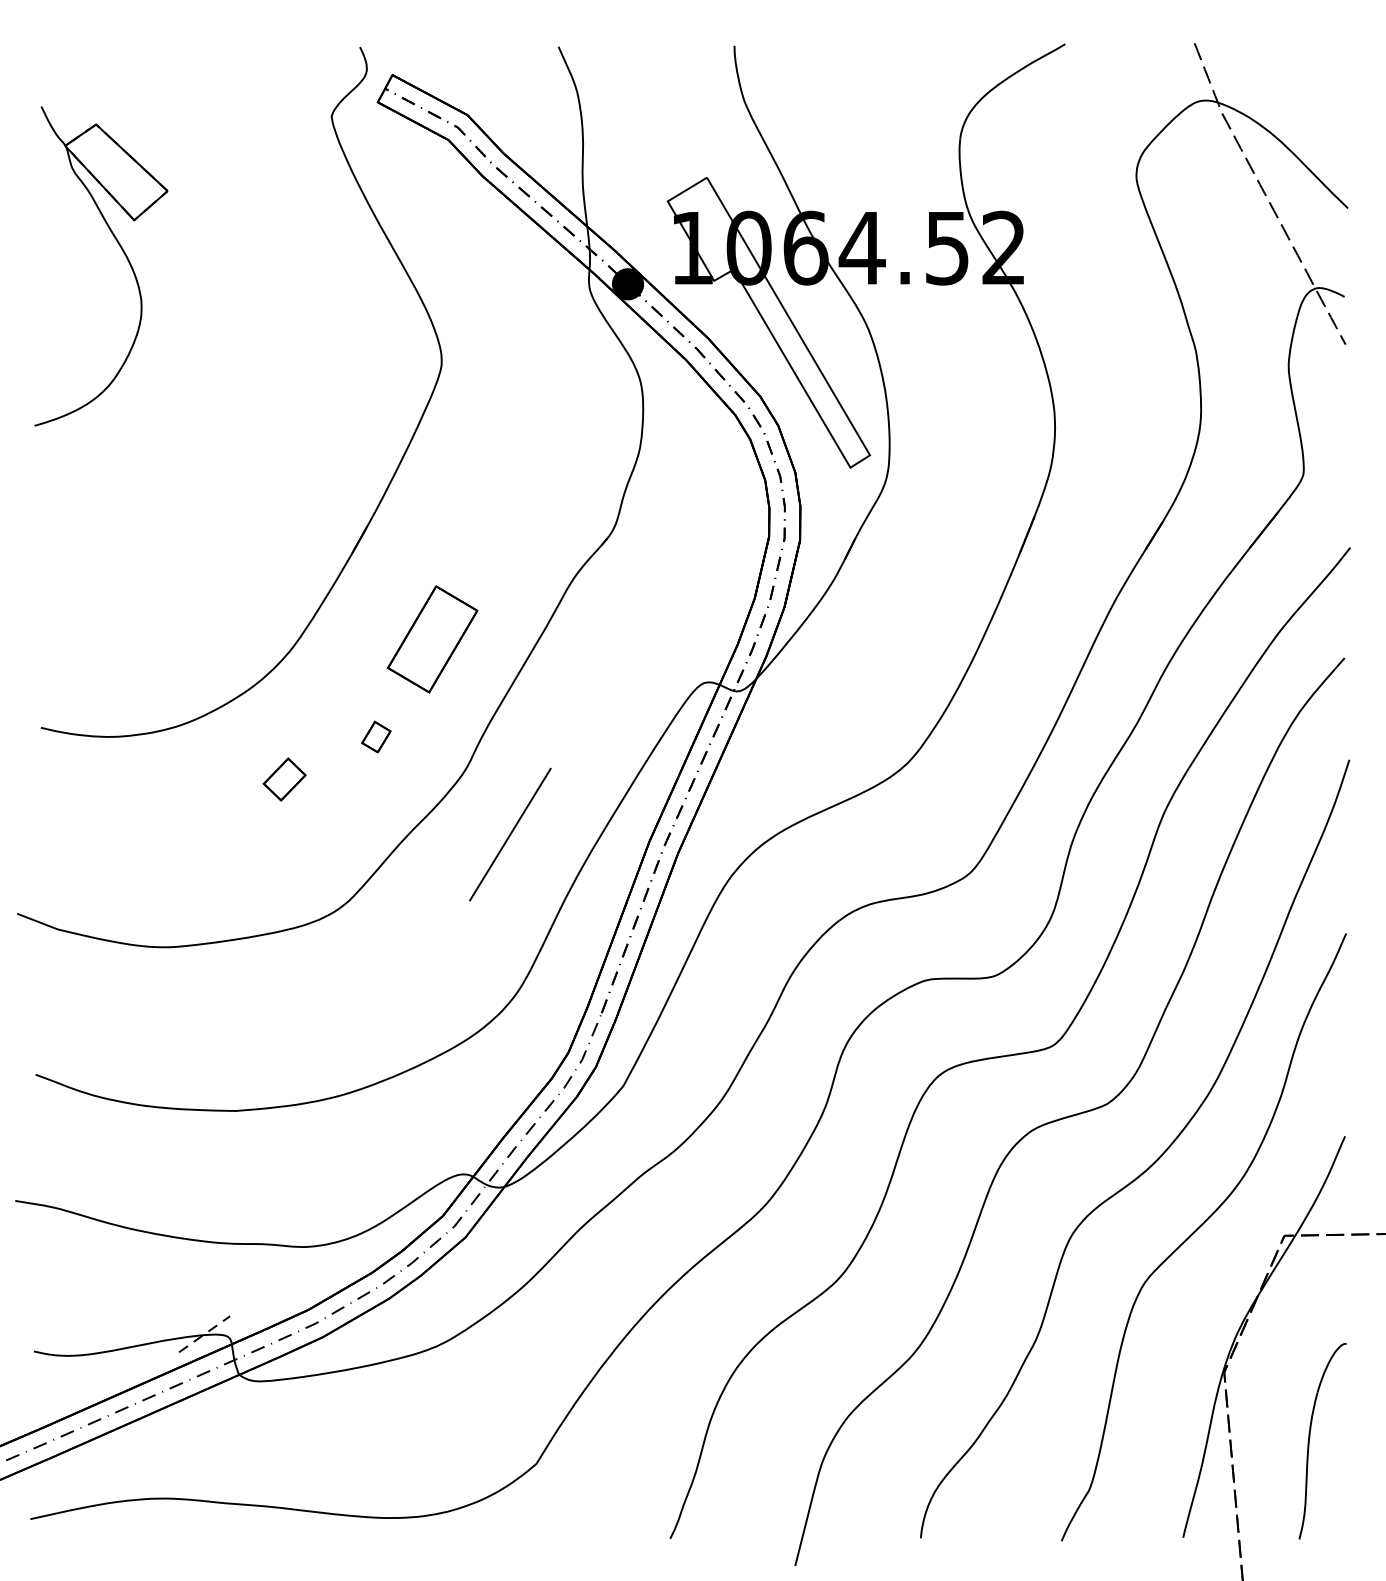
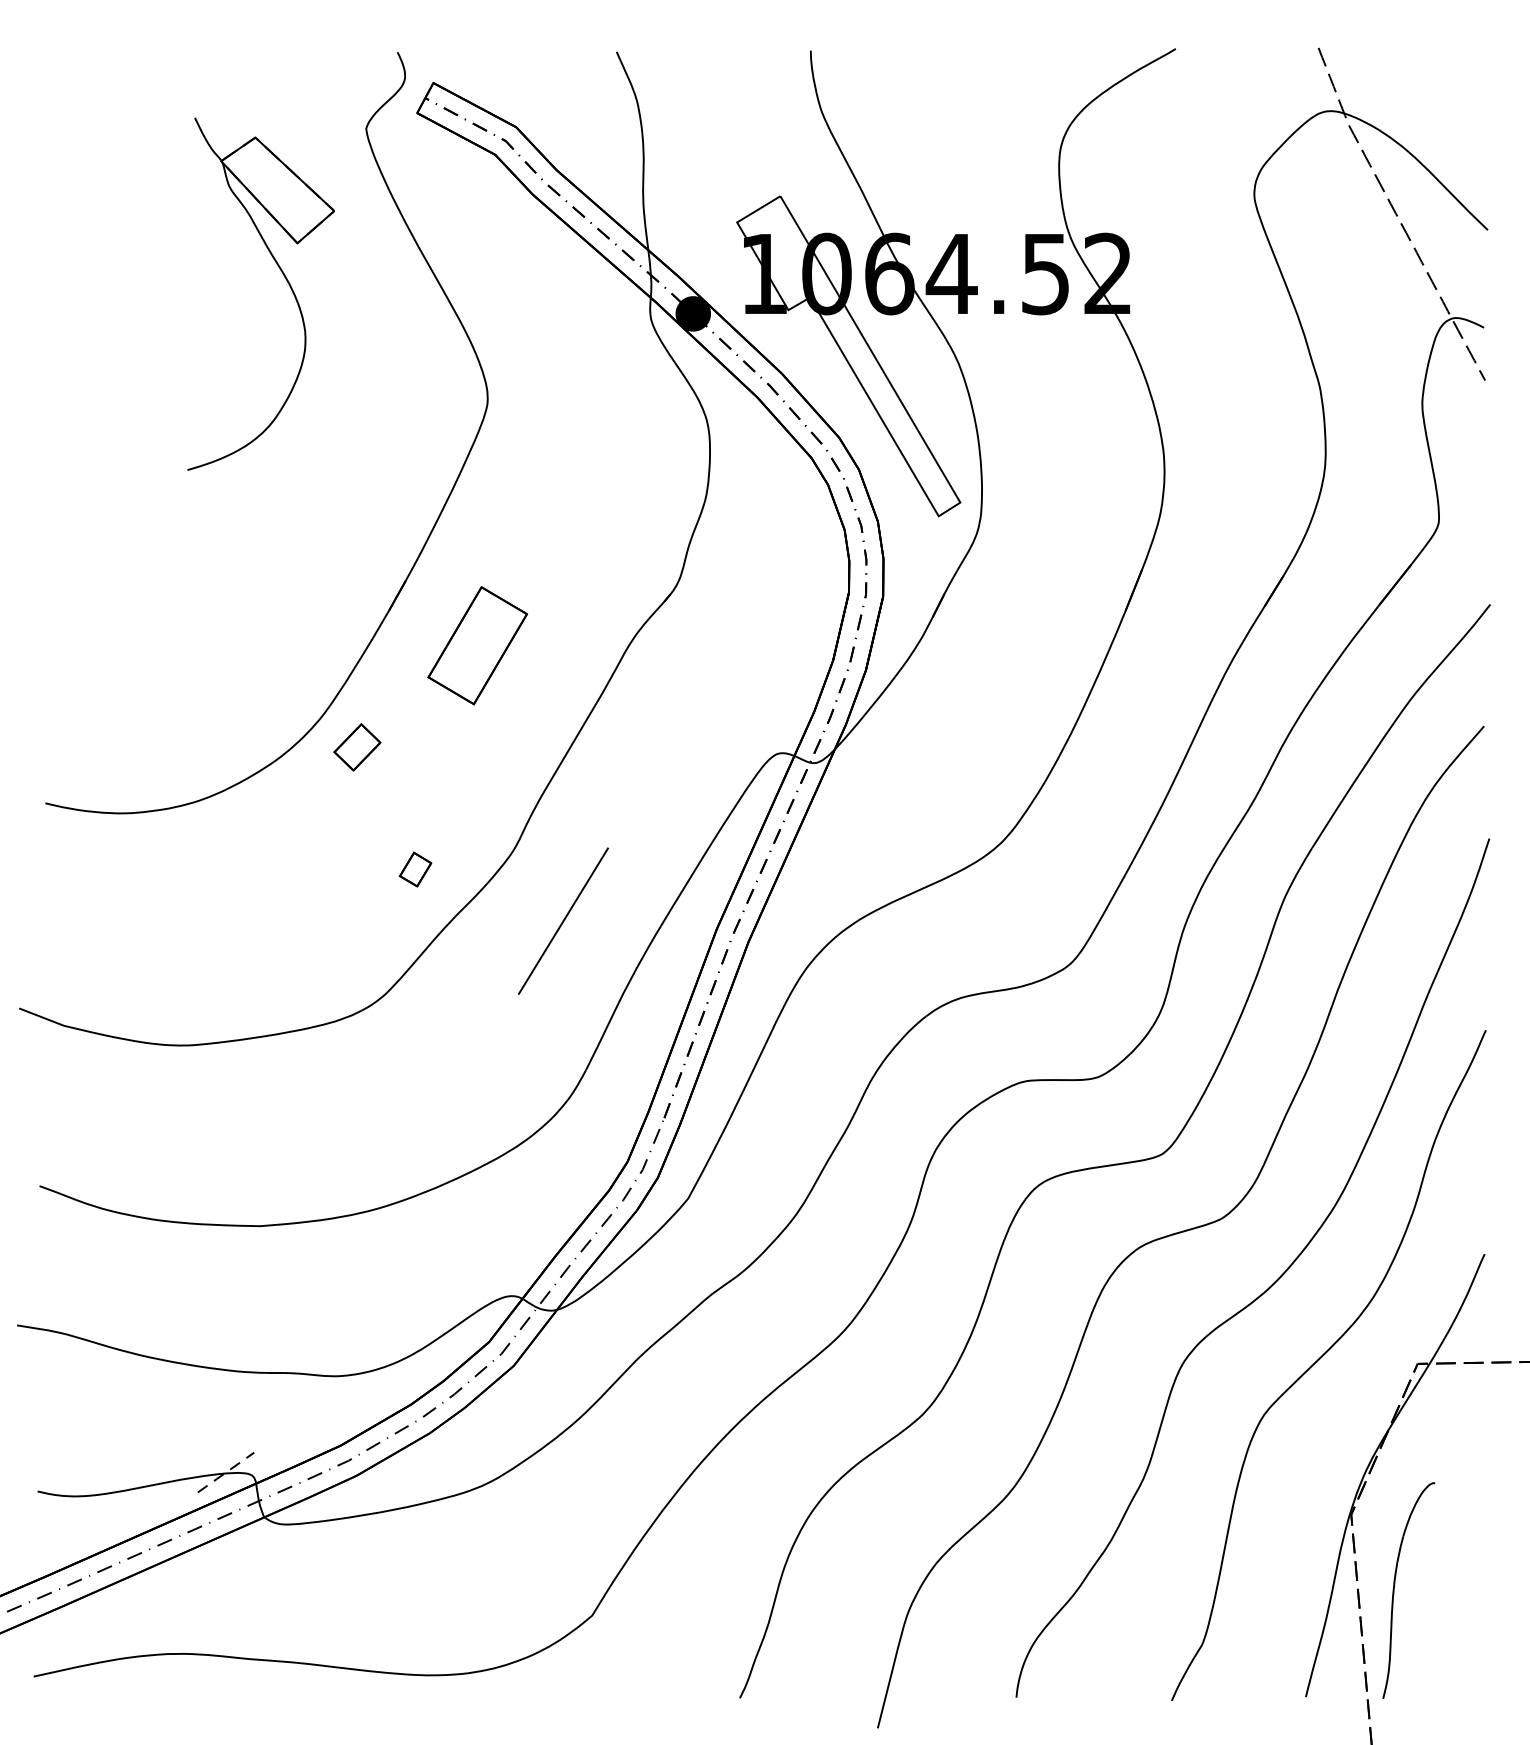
part: (124, 254) -> (286, 281), moved
part: (432, 639) -> (477, 645), moved
part: (376, 737) -> (415, 869), moved
part: (284, 779) -> (357, 747), moved
part: (1309, 1441) -> (1394, 1590), moved

